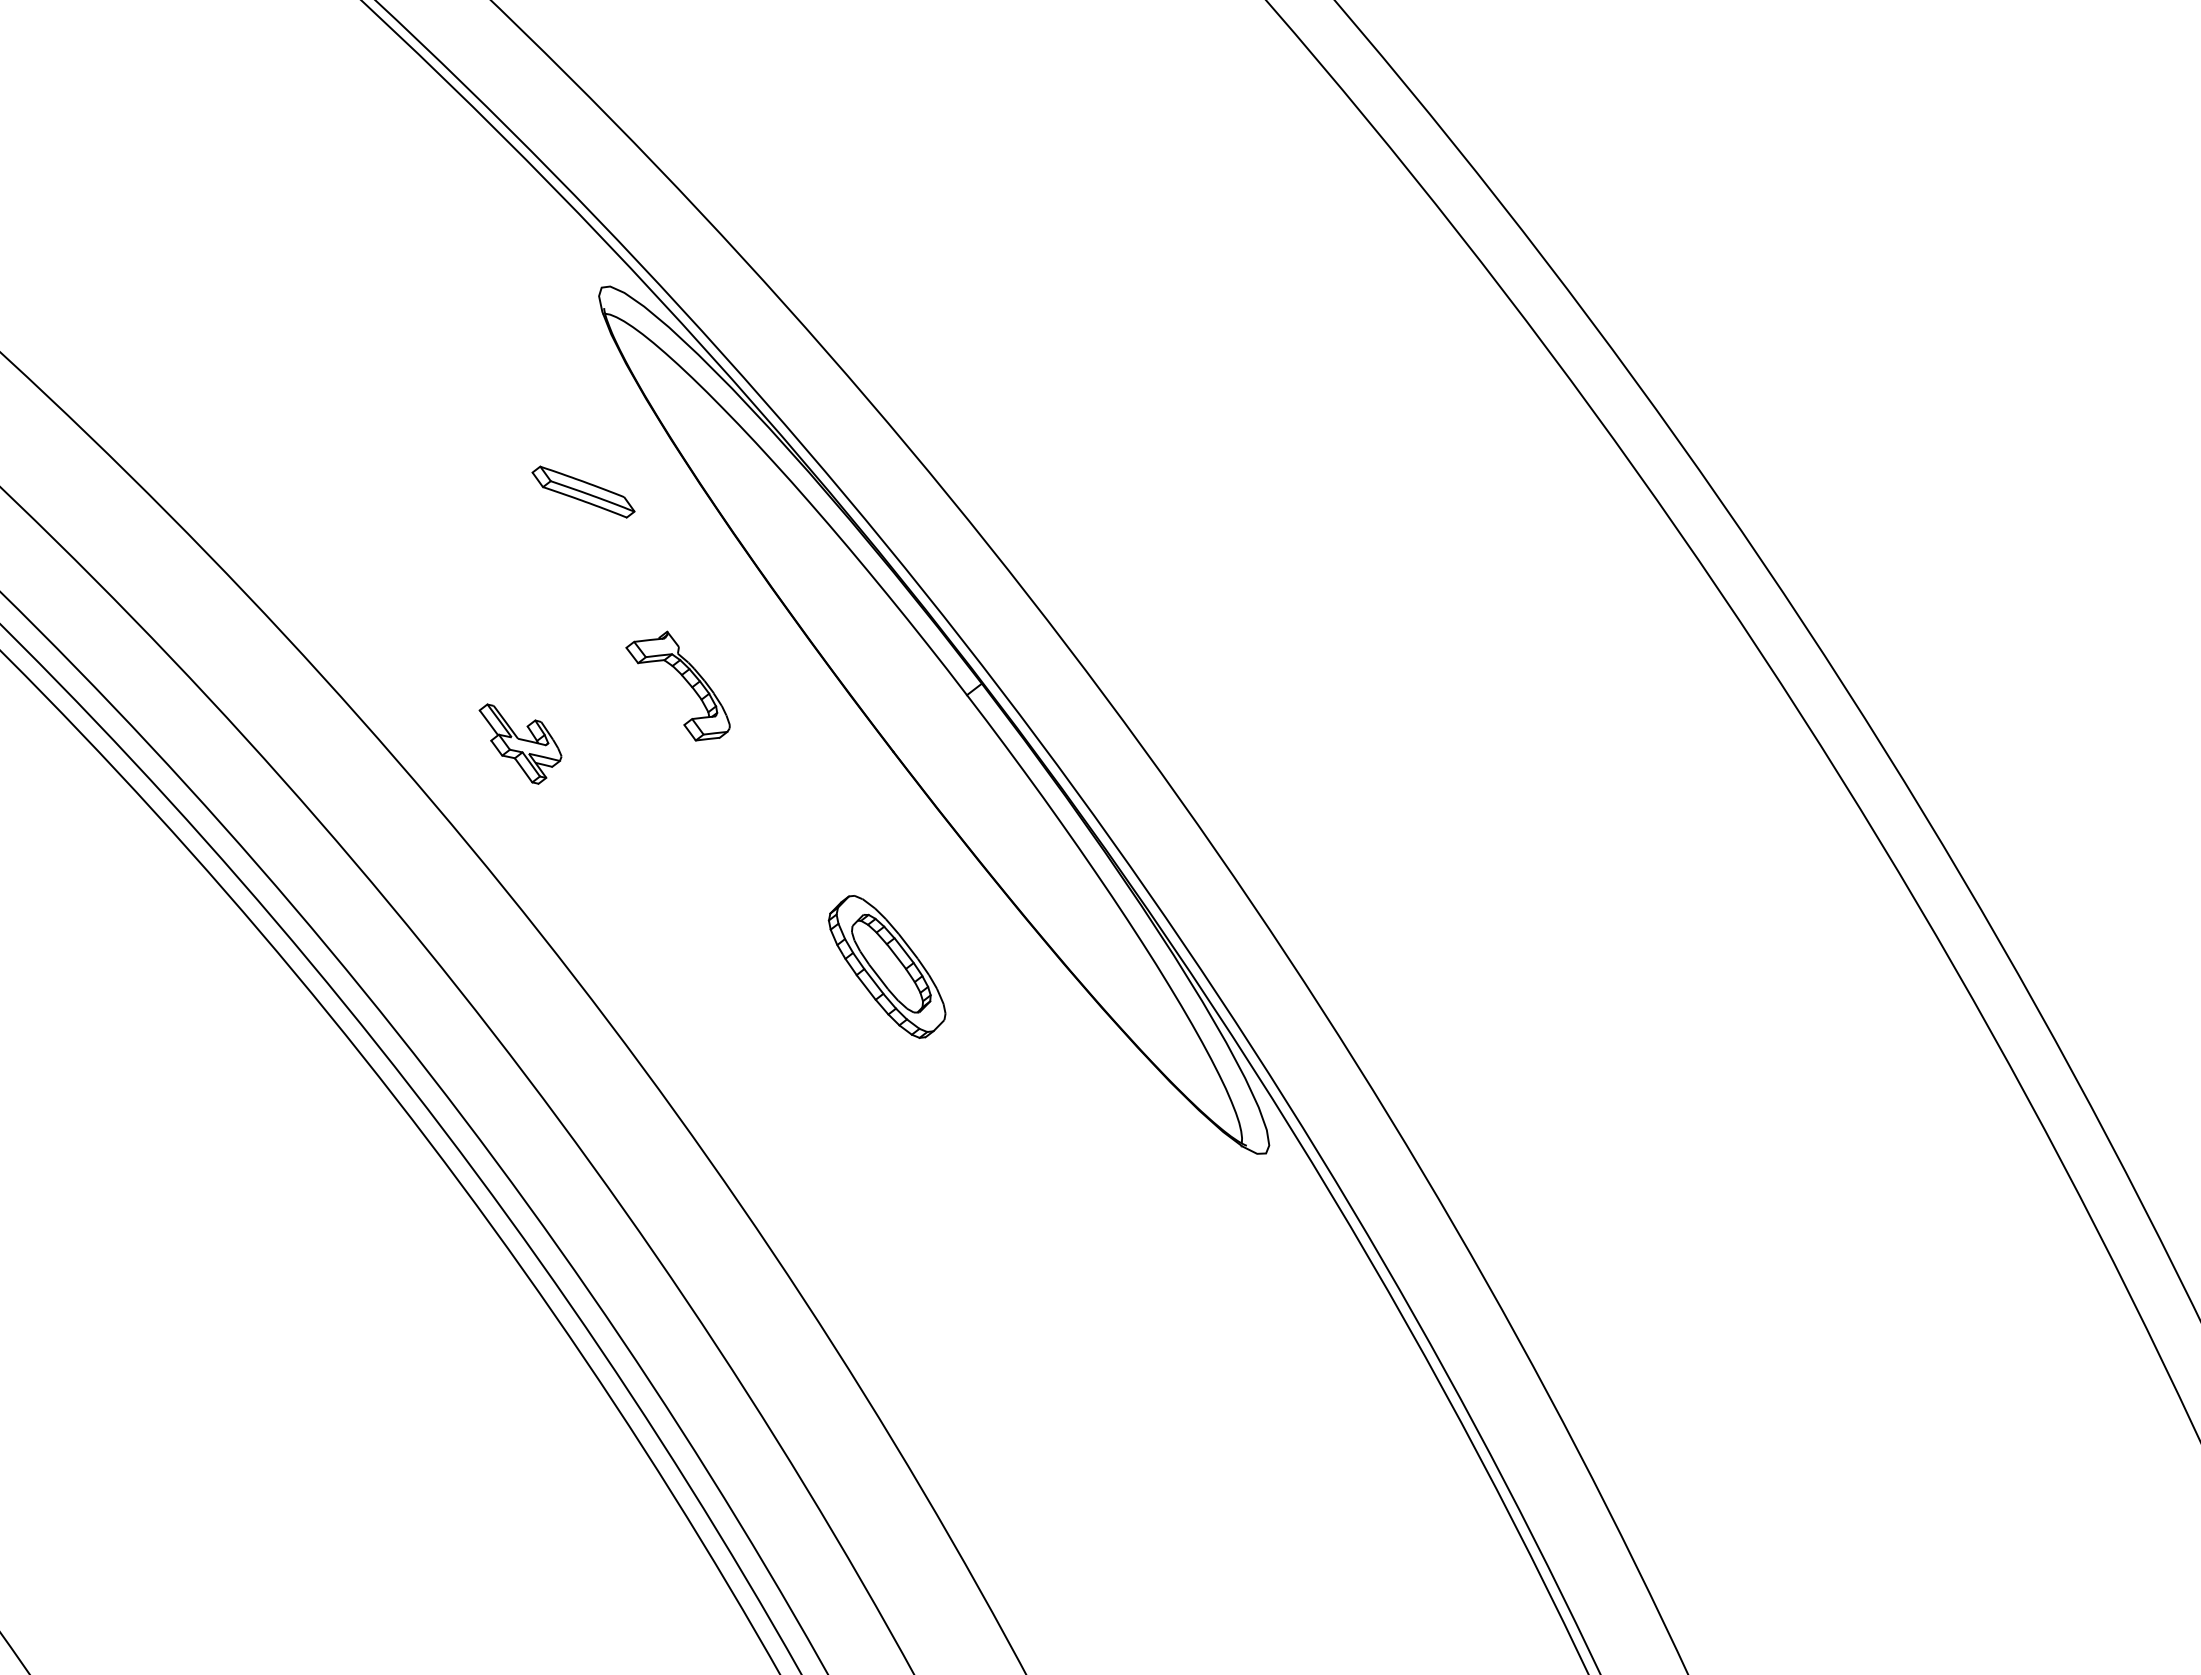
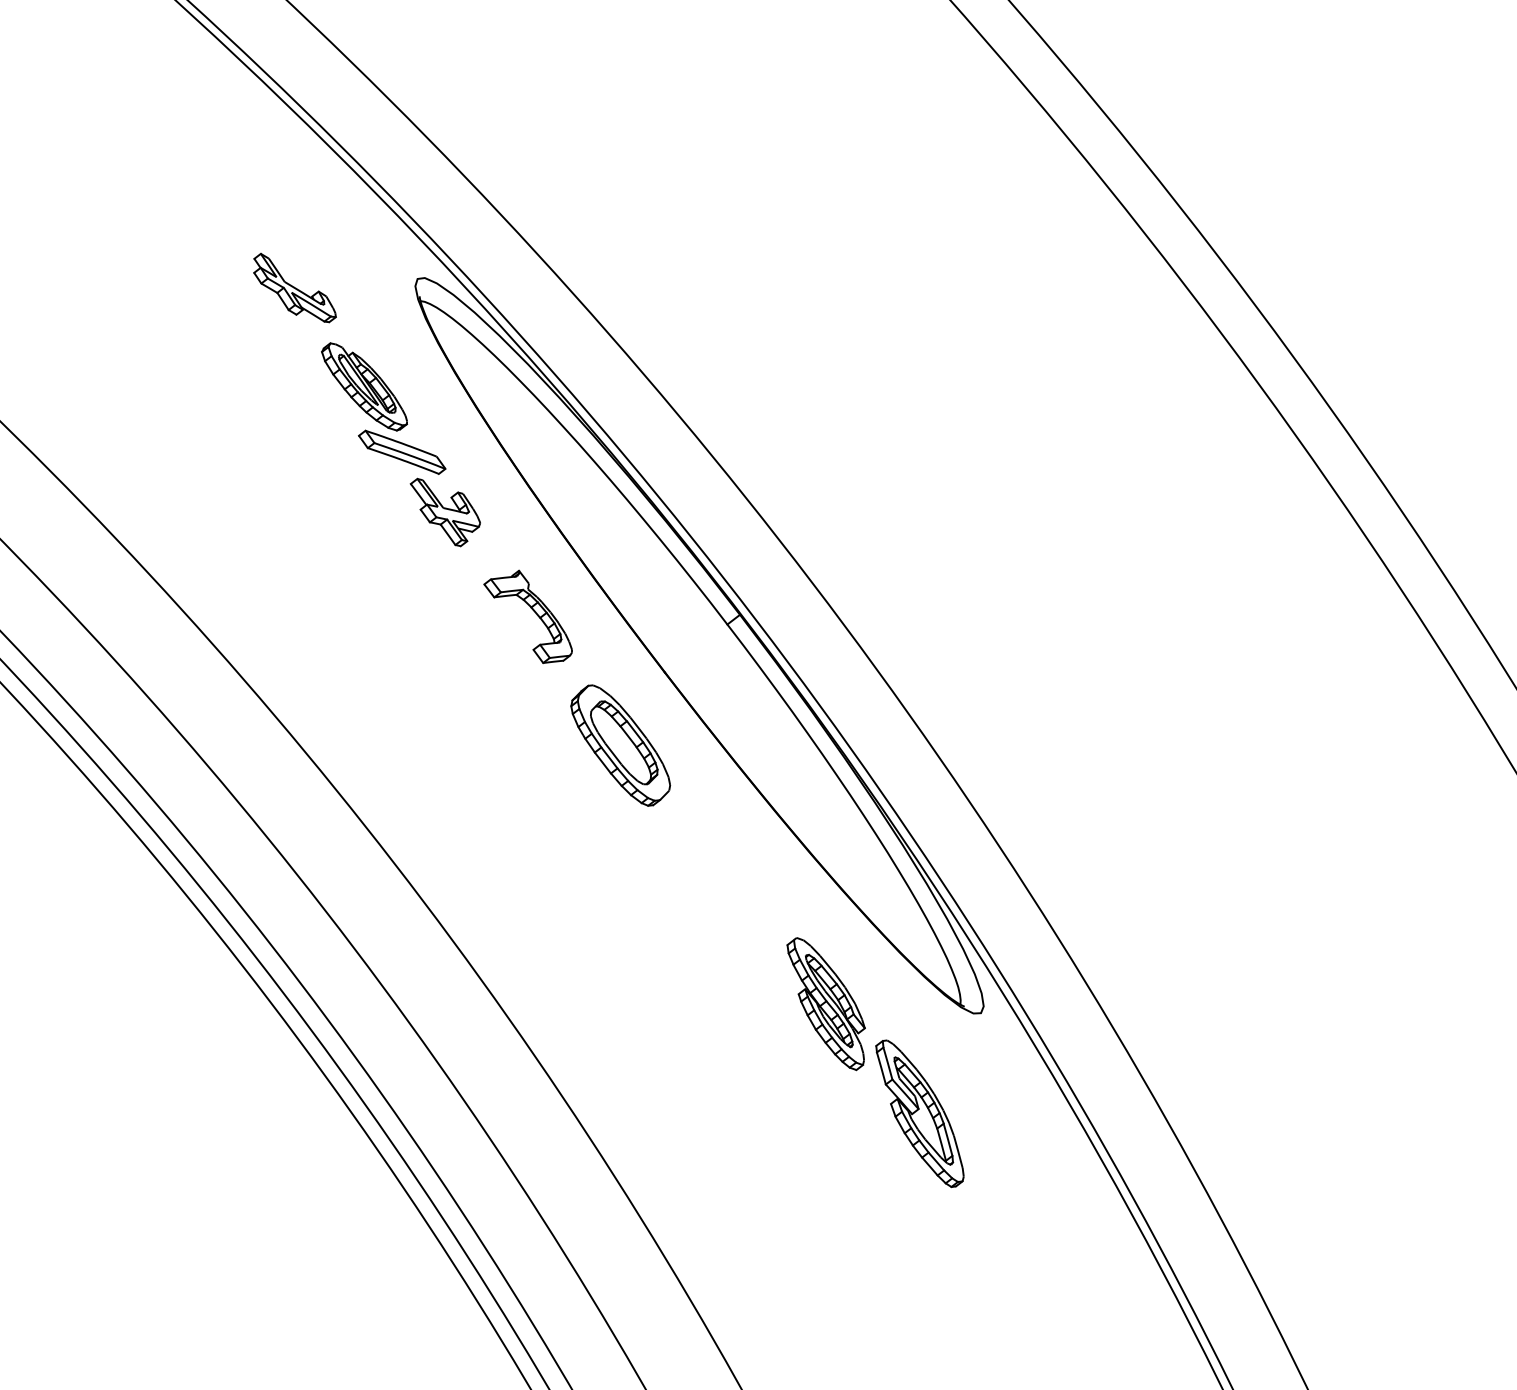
part: (457, 298) -> (295, 288), added
part: (538, 414) -> (364, 386), added
part: (683, 678) -> (532, 610), moved
part: (520, 743) -> (445, 512), moved
part: (886, 966) -> (620, 745), moved
part: (1083, 1142) -> (826, 1003), added
part: (1193, 1271) -> (919, 1113), added

